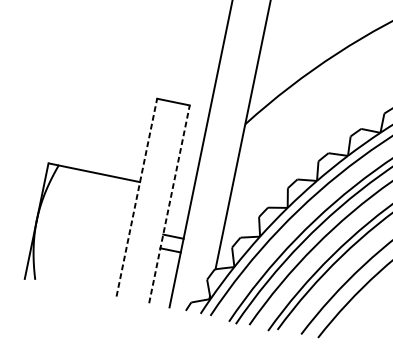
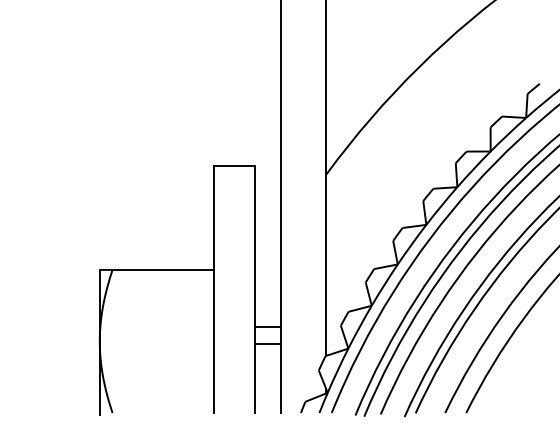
line: (137, 197) -> (214, 289), dashed -> solid
line: (169, 204) -> (255, 289), dashed -> solid

